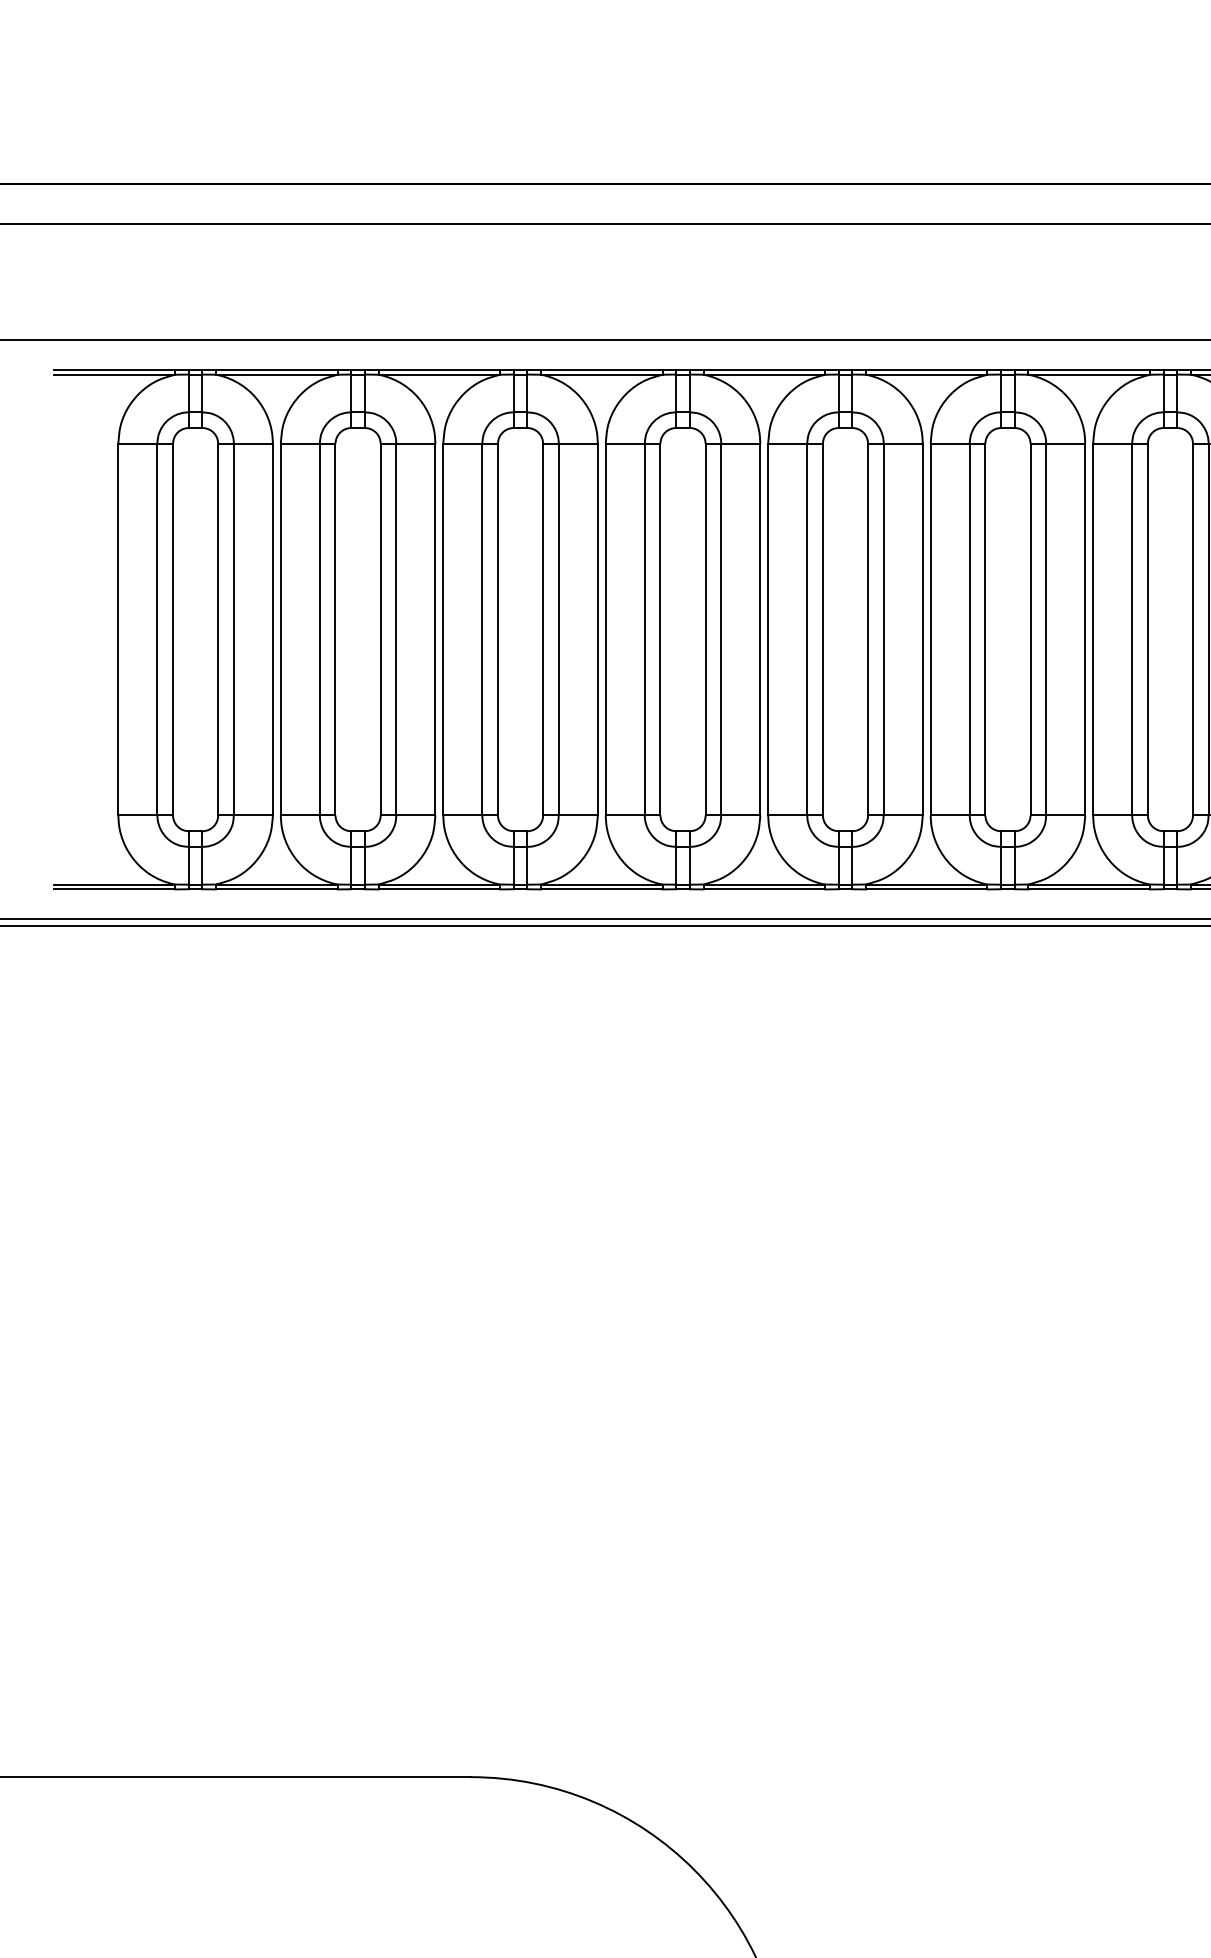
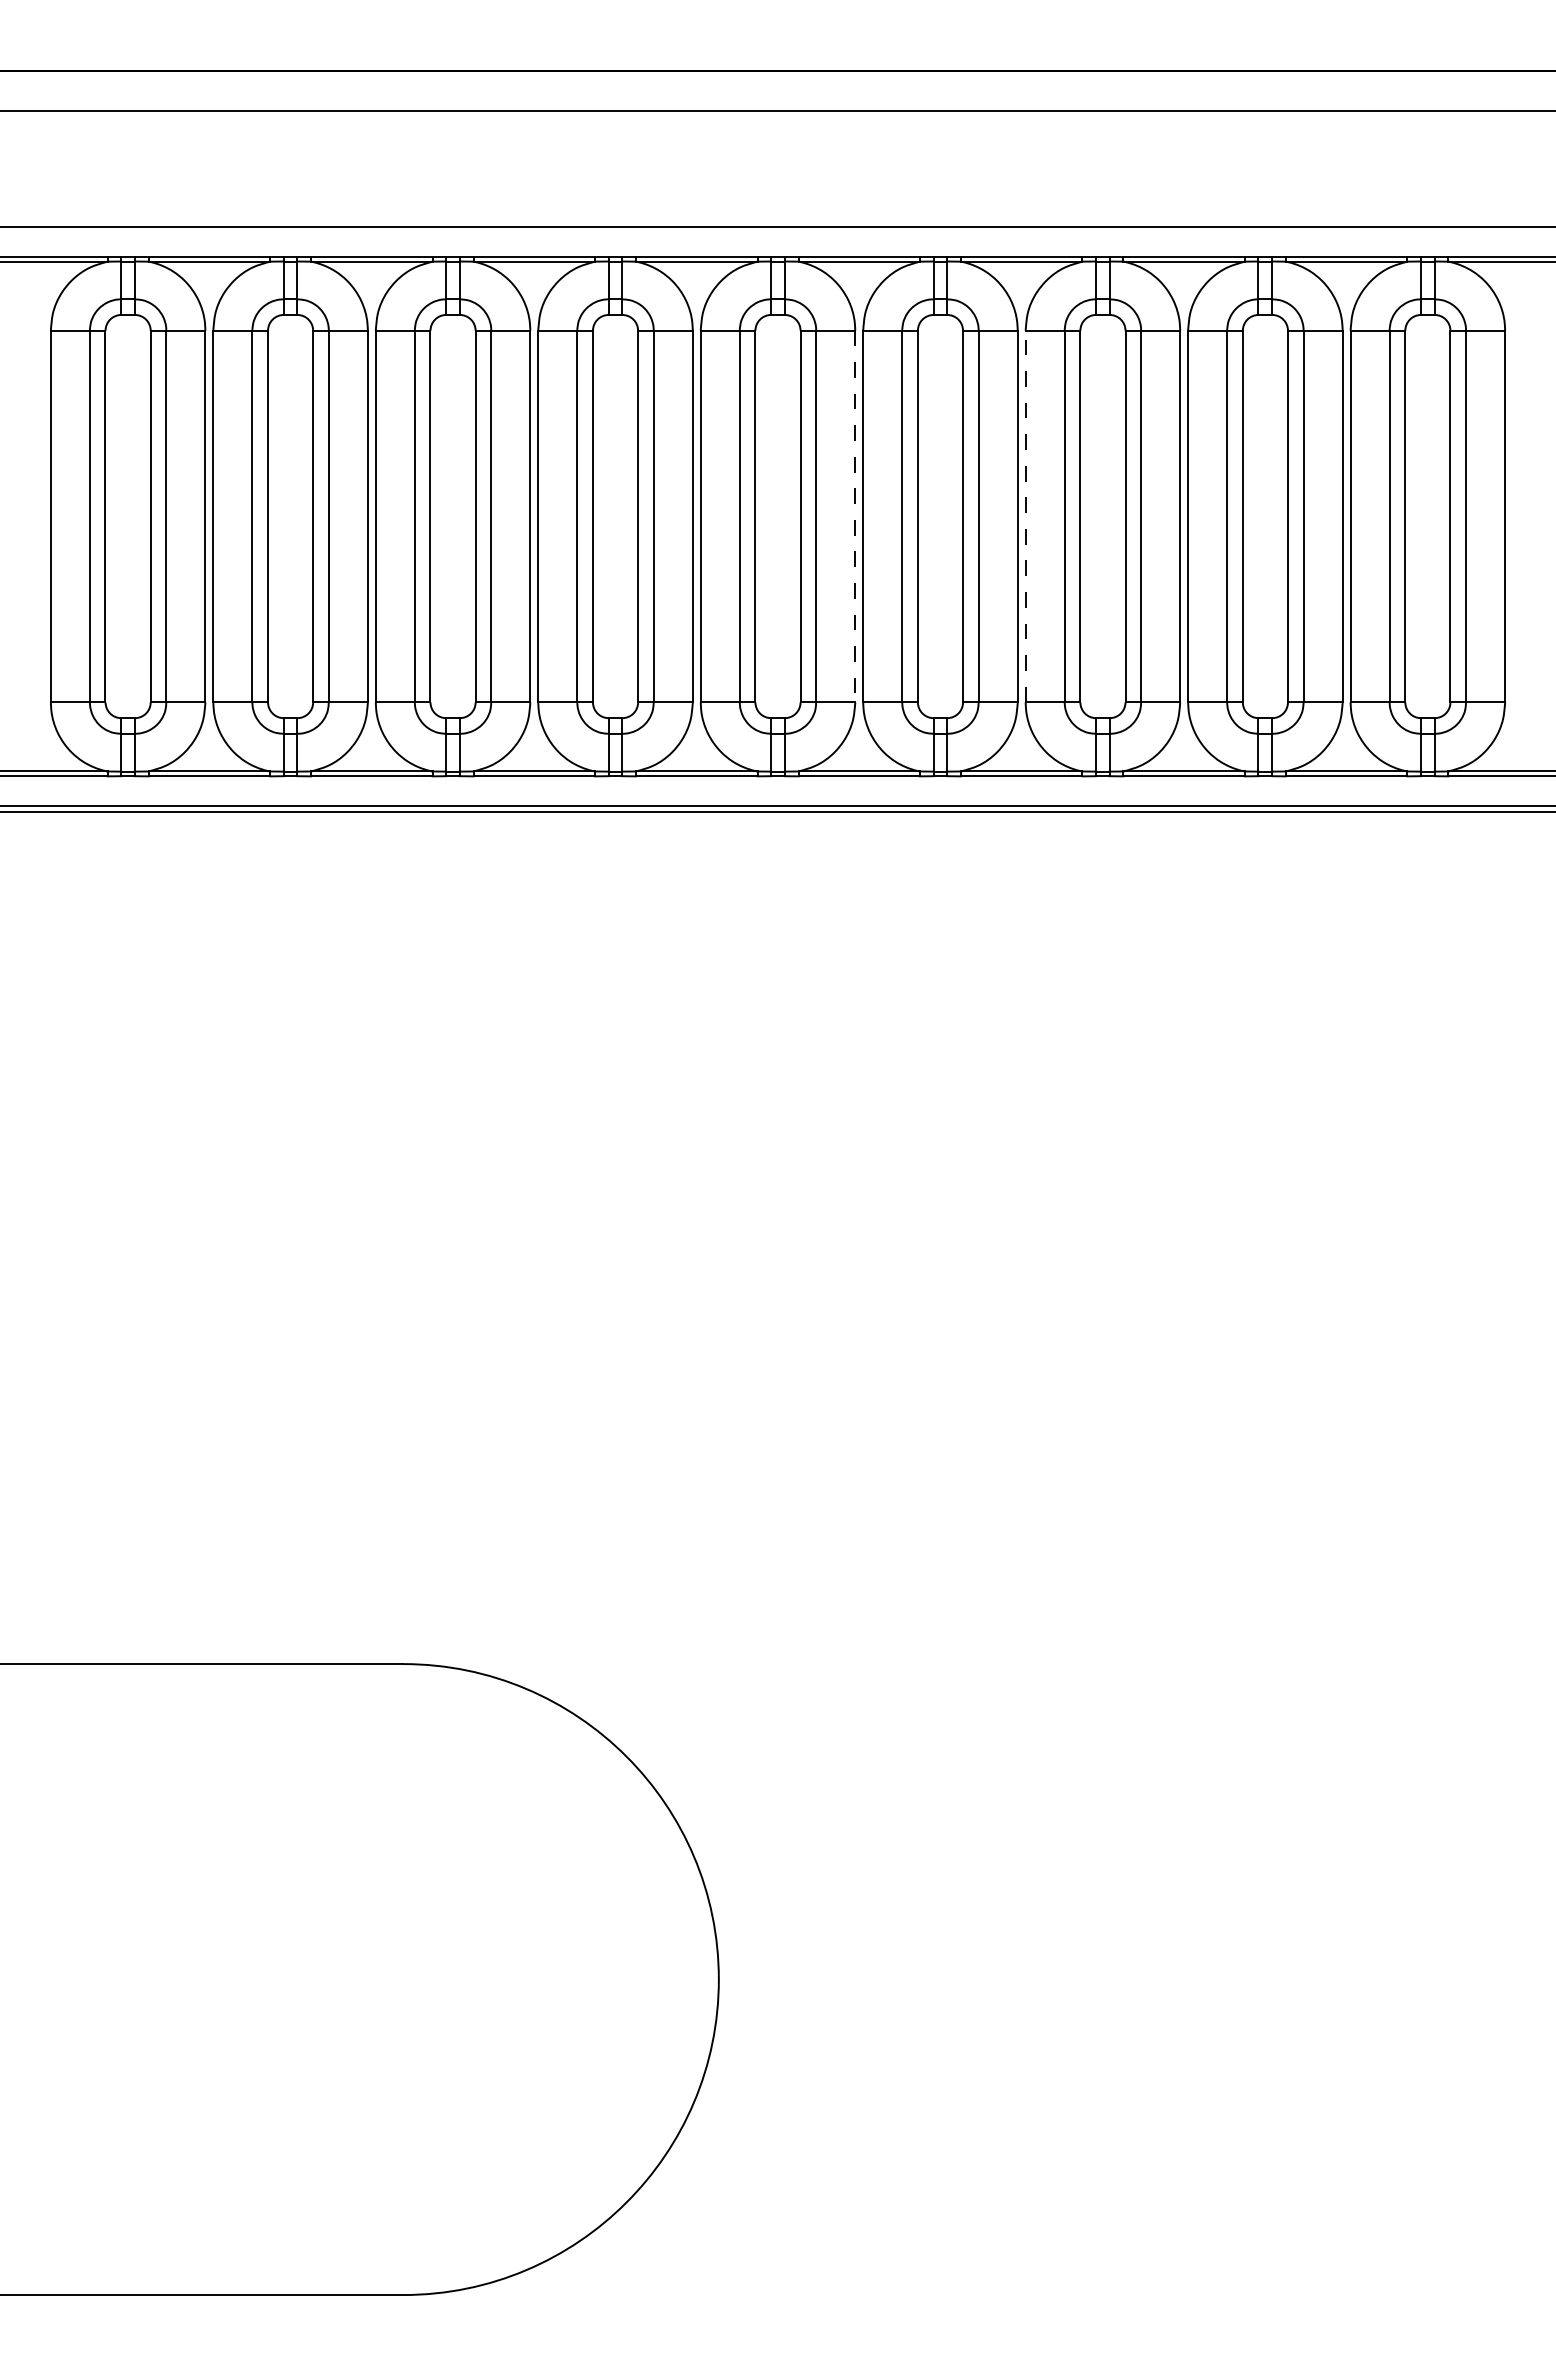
line: (922, 629) -> (855, 516), solid -> dashed
line: (1092, 629) -> (1025, 516), solid -> dashed

